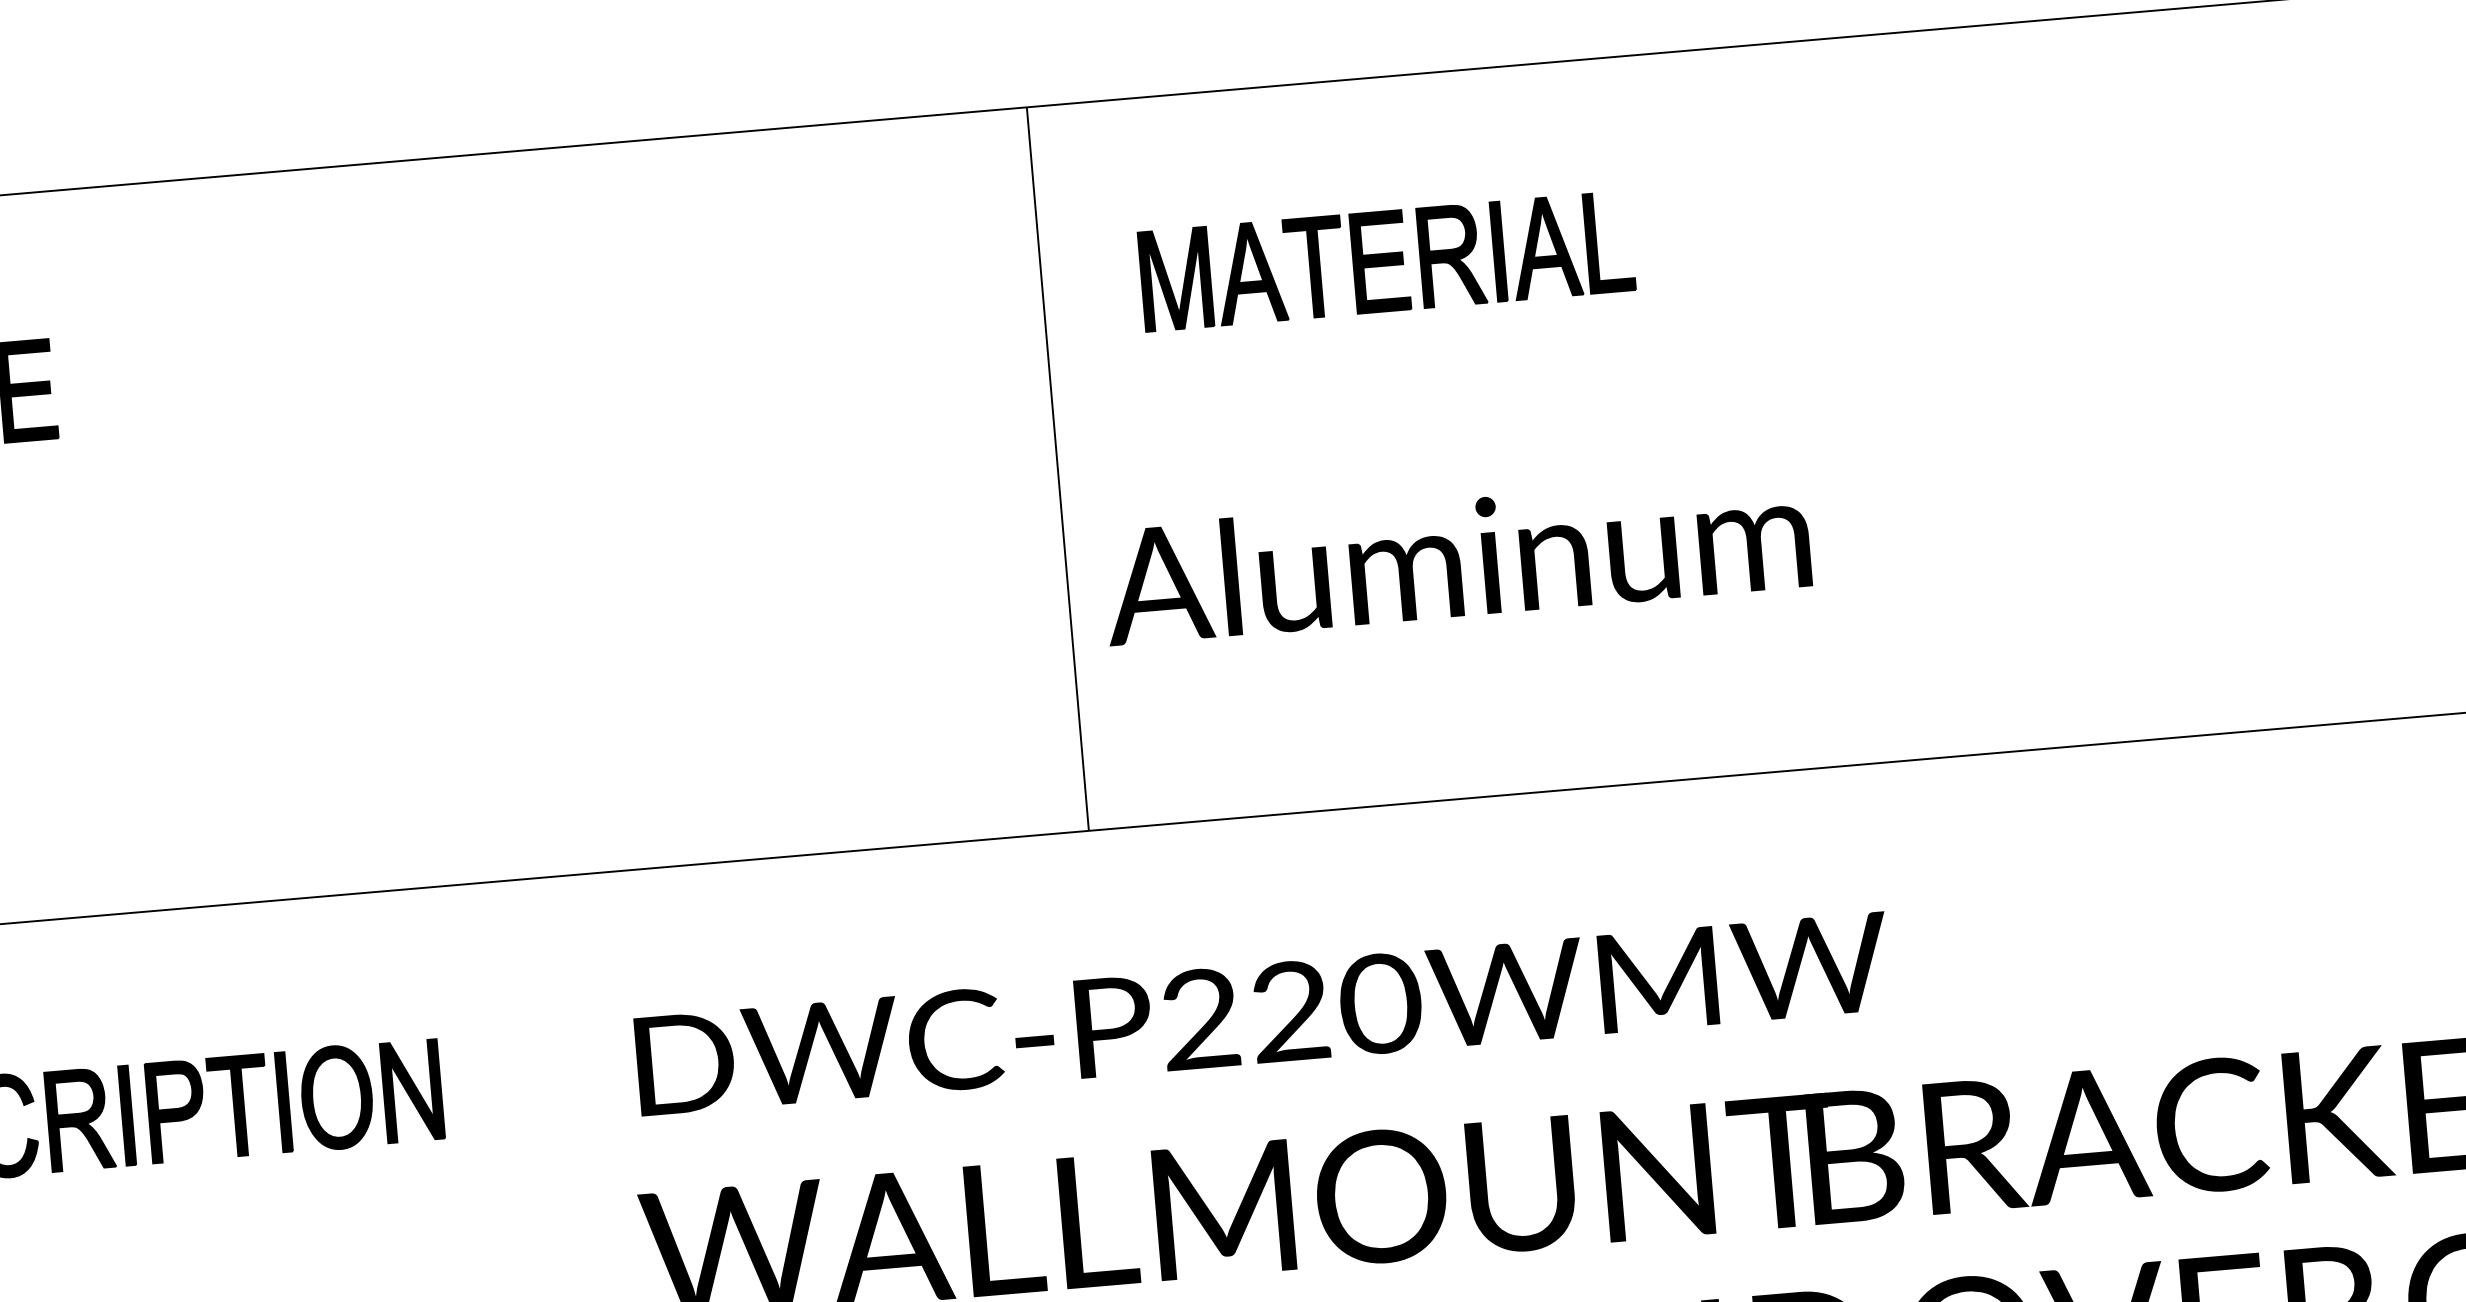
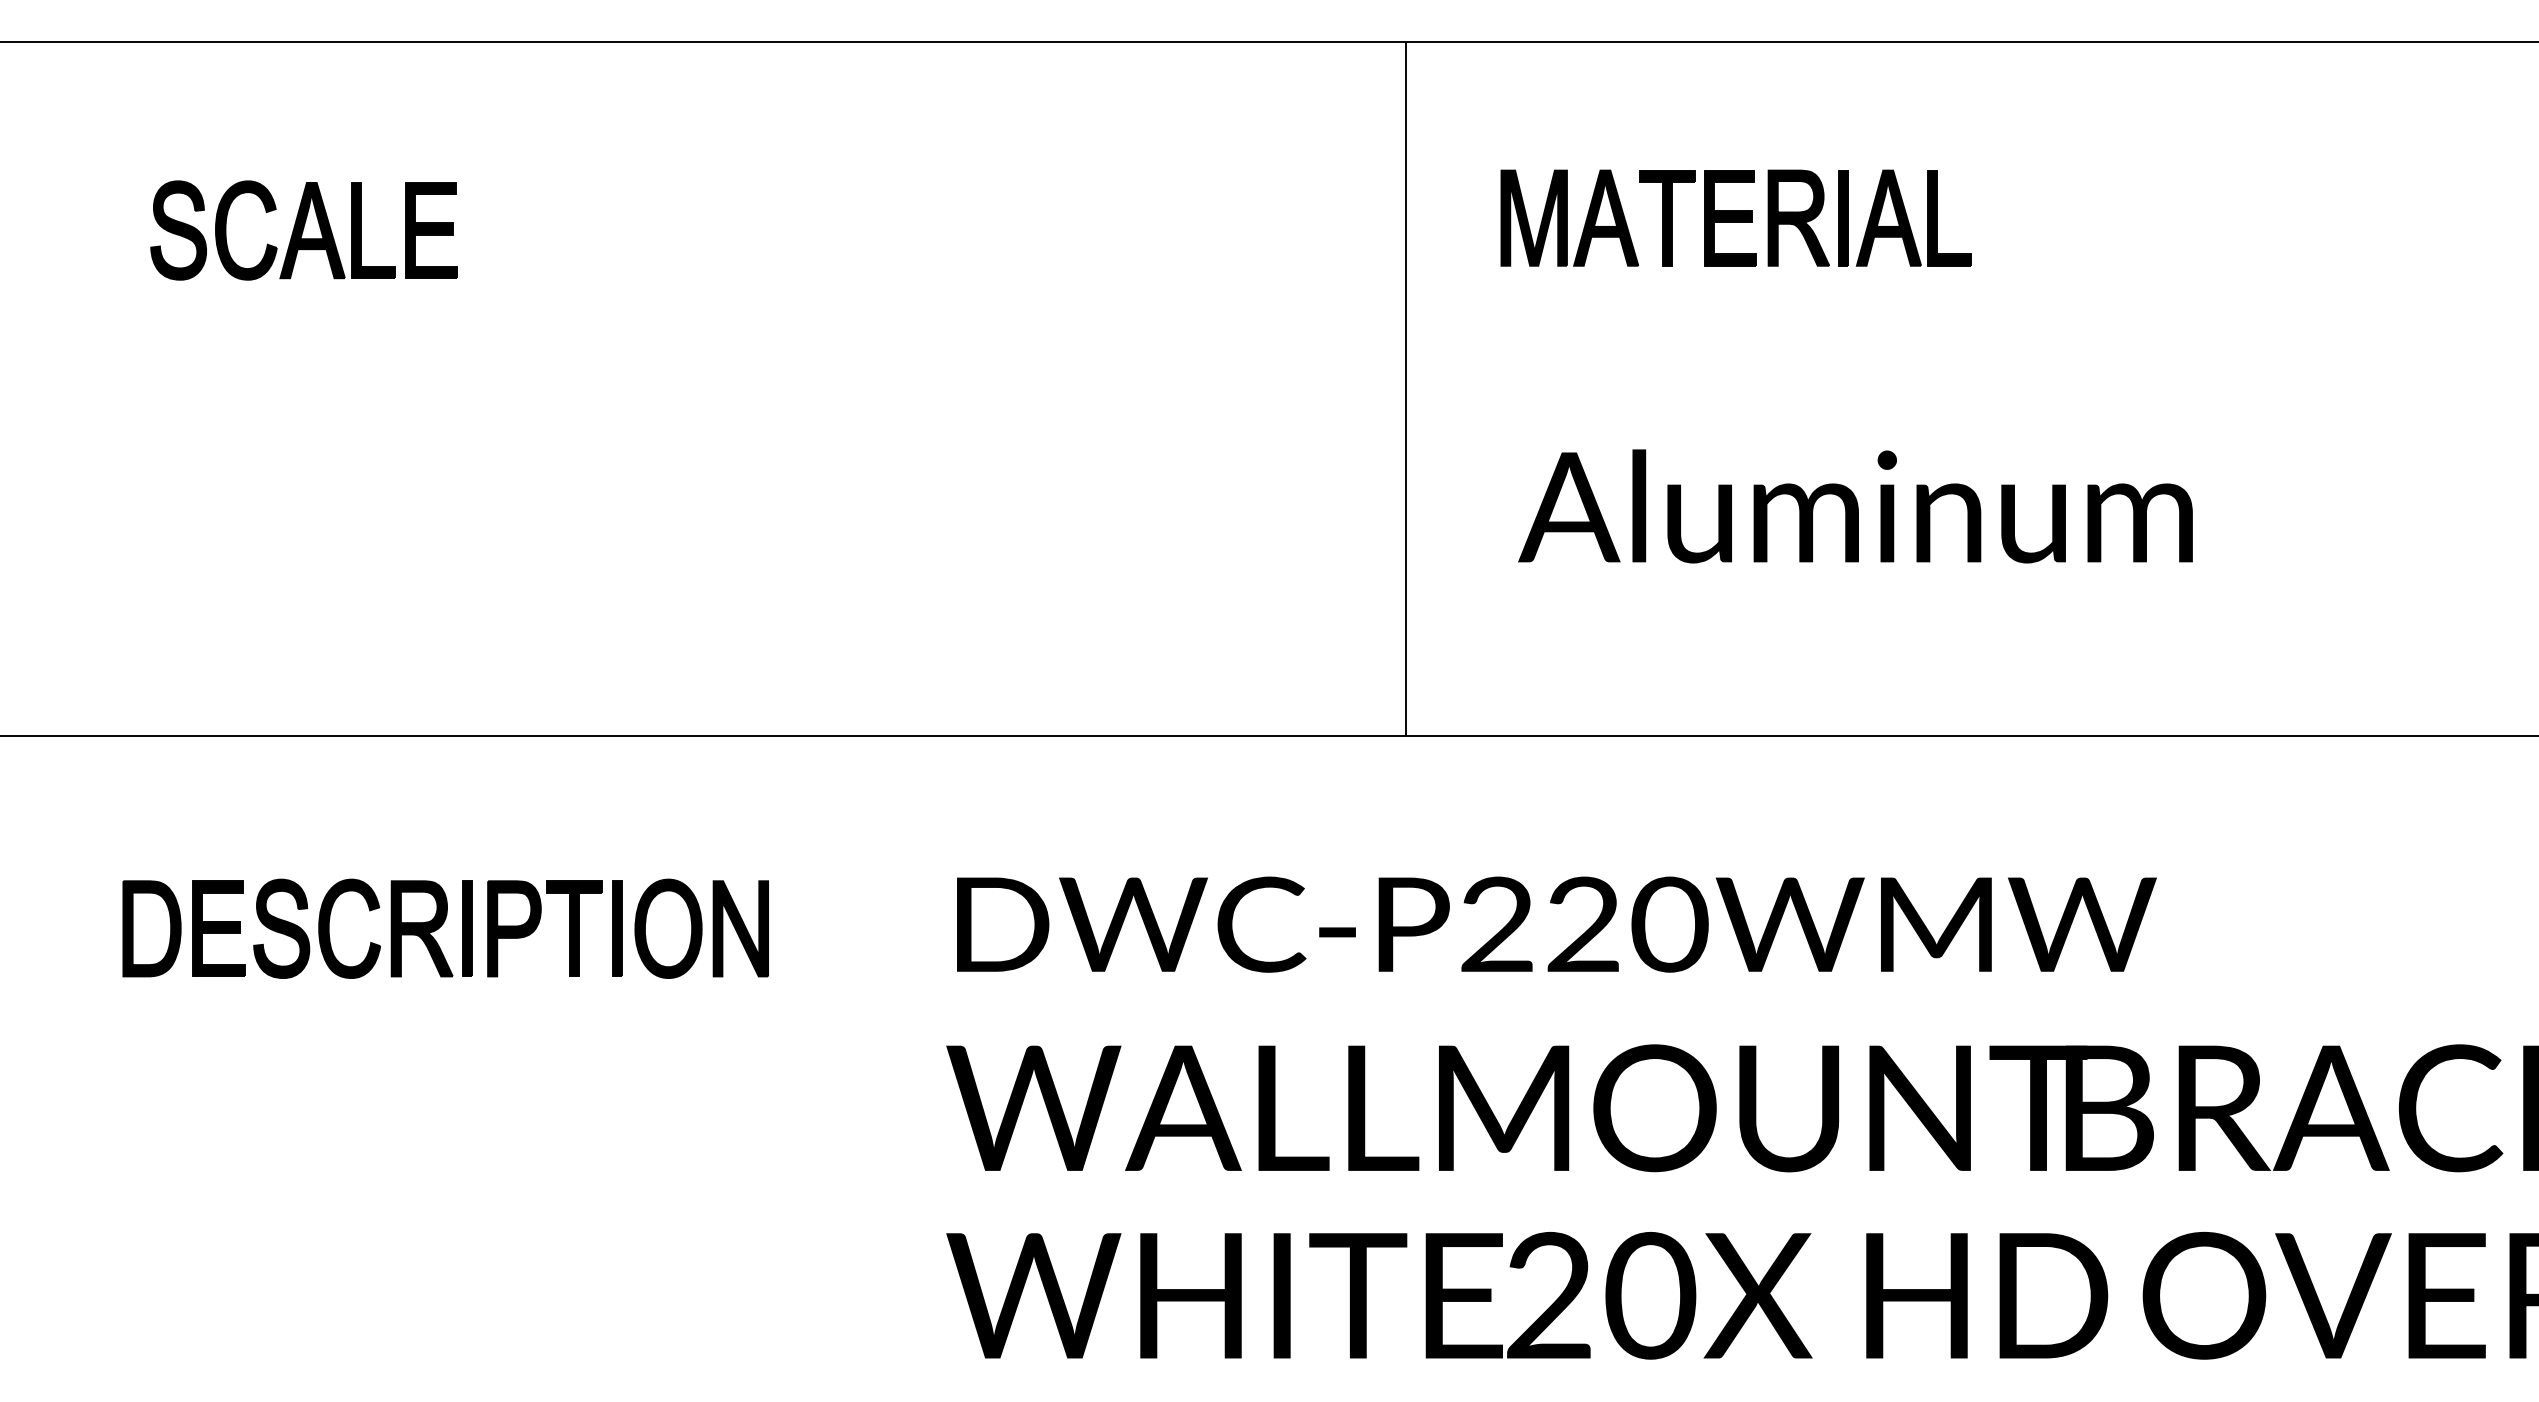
text: (1456, 558) -> (1855, 506), moved

